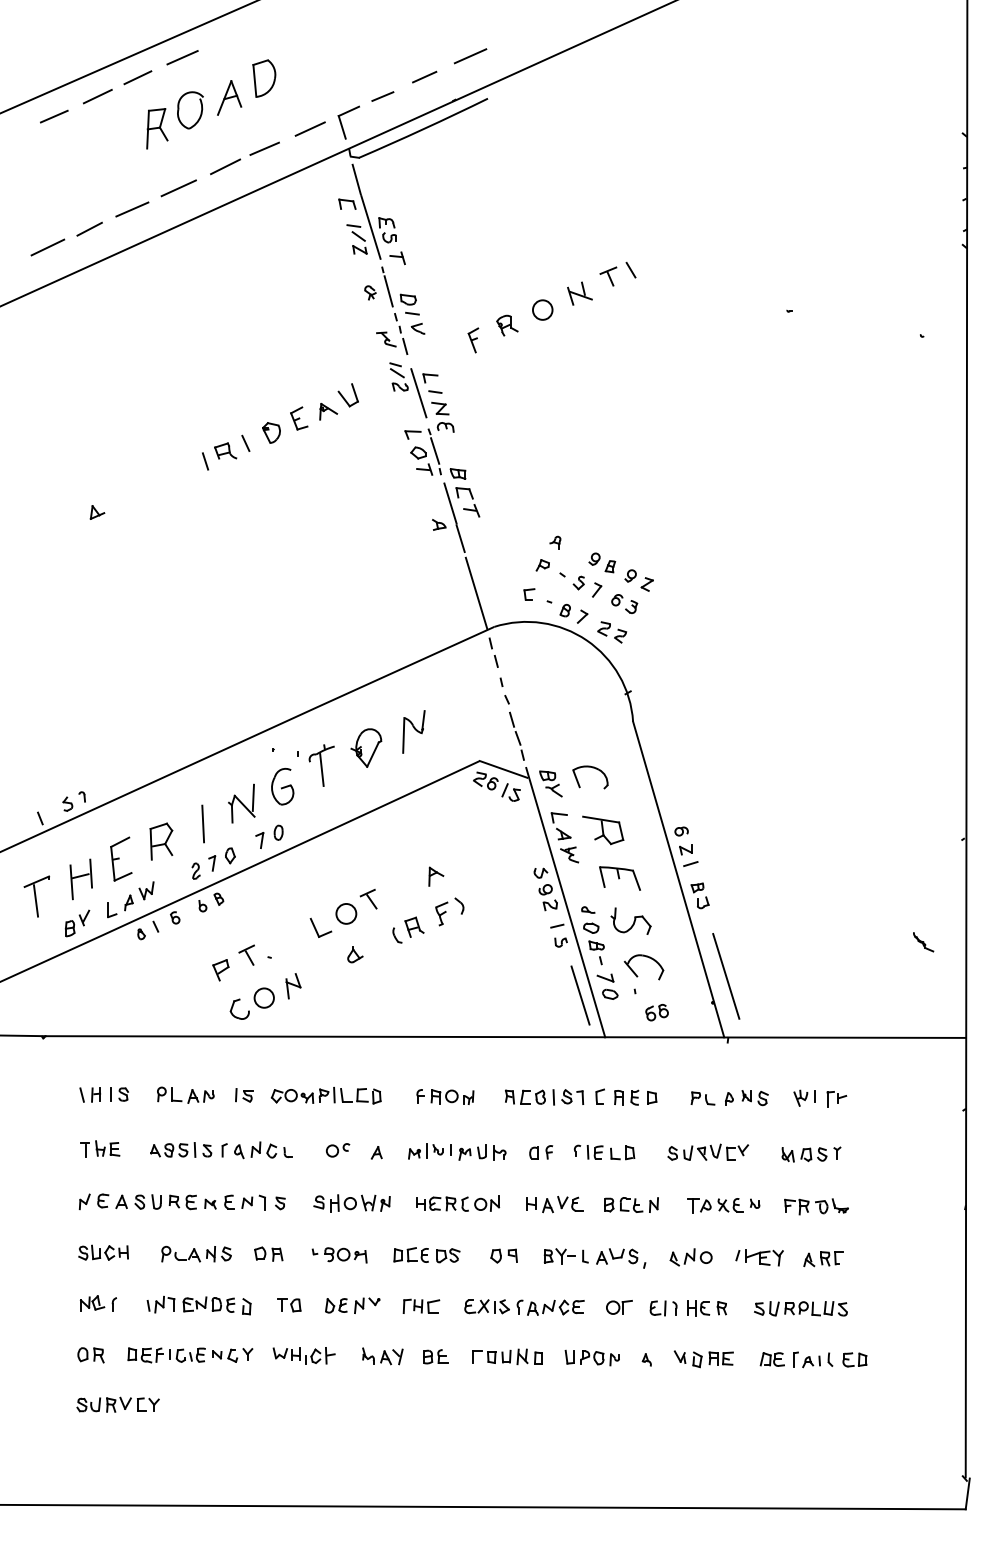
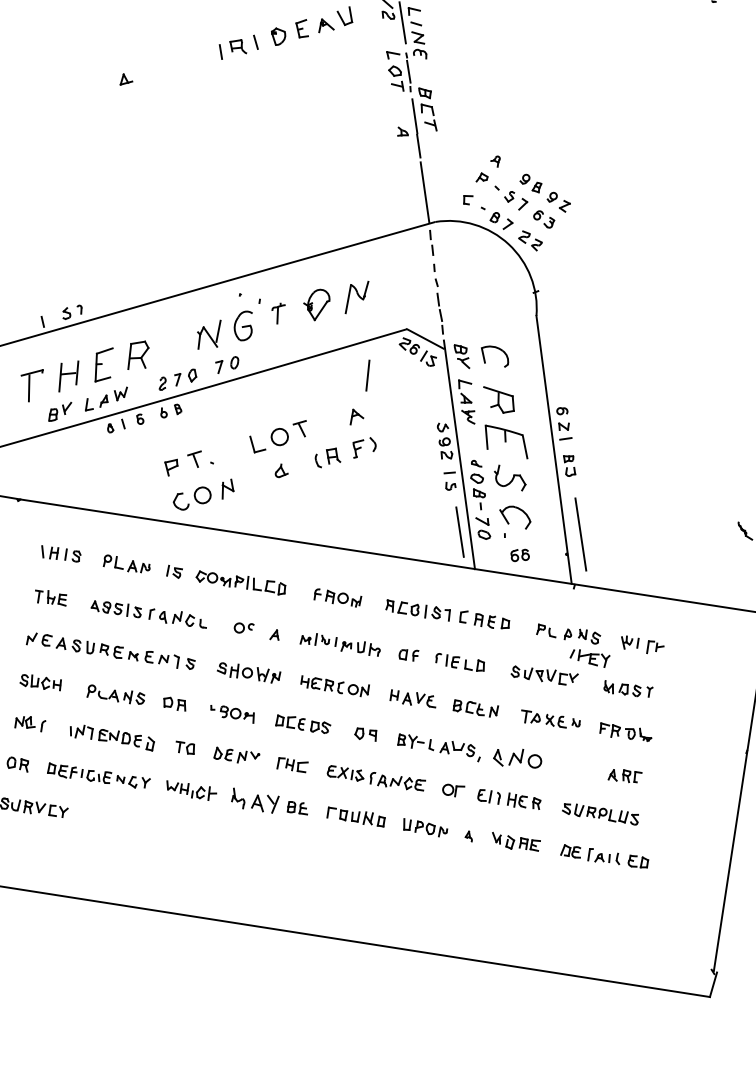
part: (321, 765) -> (277, 313), size x0.6
line: (202, 823) -> (367, 375), moved
part: (619, 878) -> (506, 441), size x1.4
part: (690, 1257) -> (517, 758), size x1.4
part: (759, 1257) -> (589, 658), moved
part: (382, 1356) -> (254, 801), size x1.4

